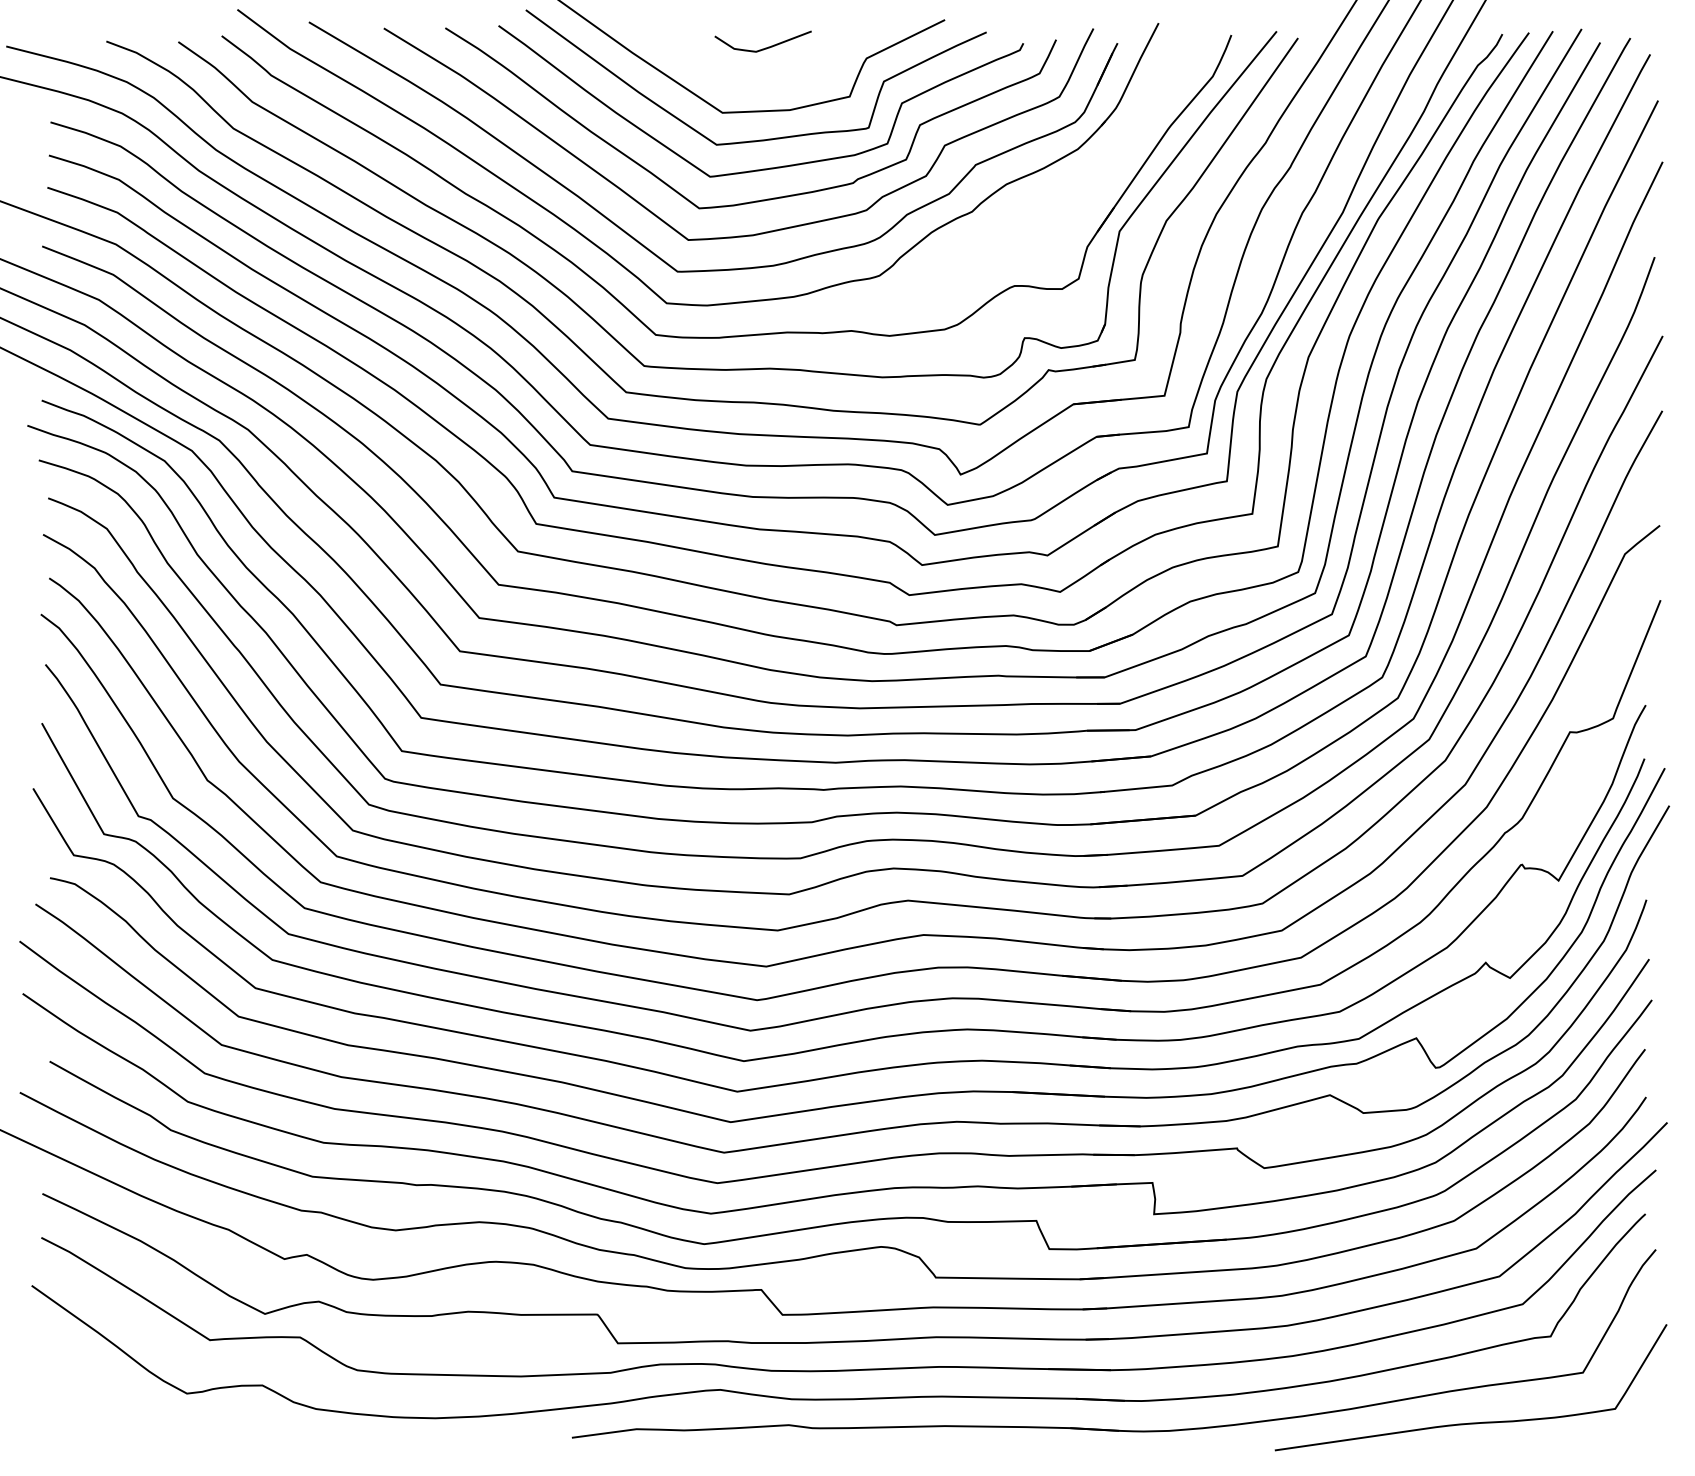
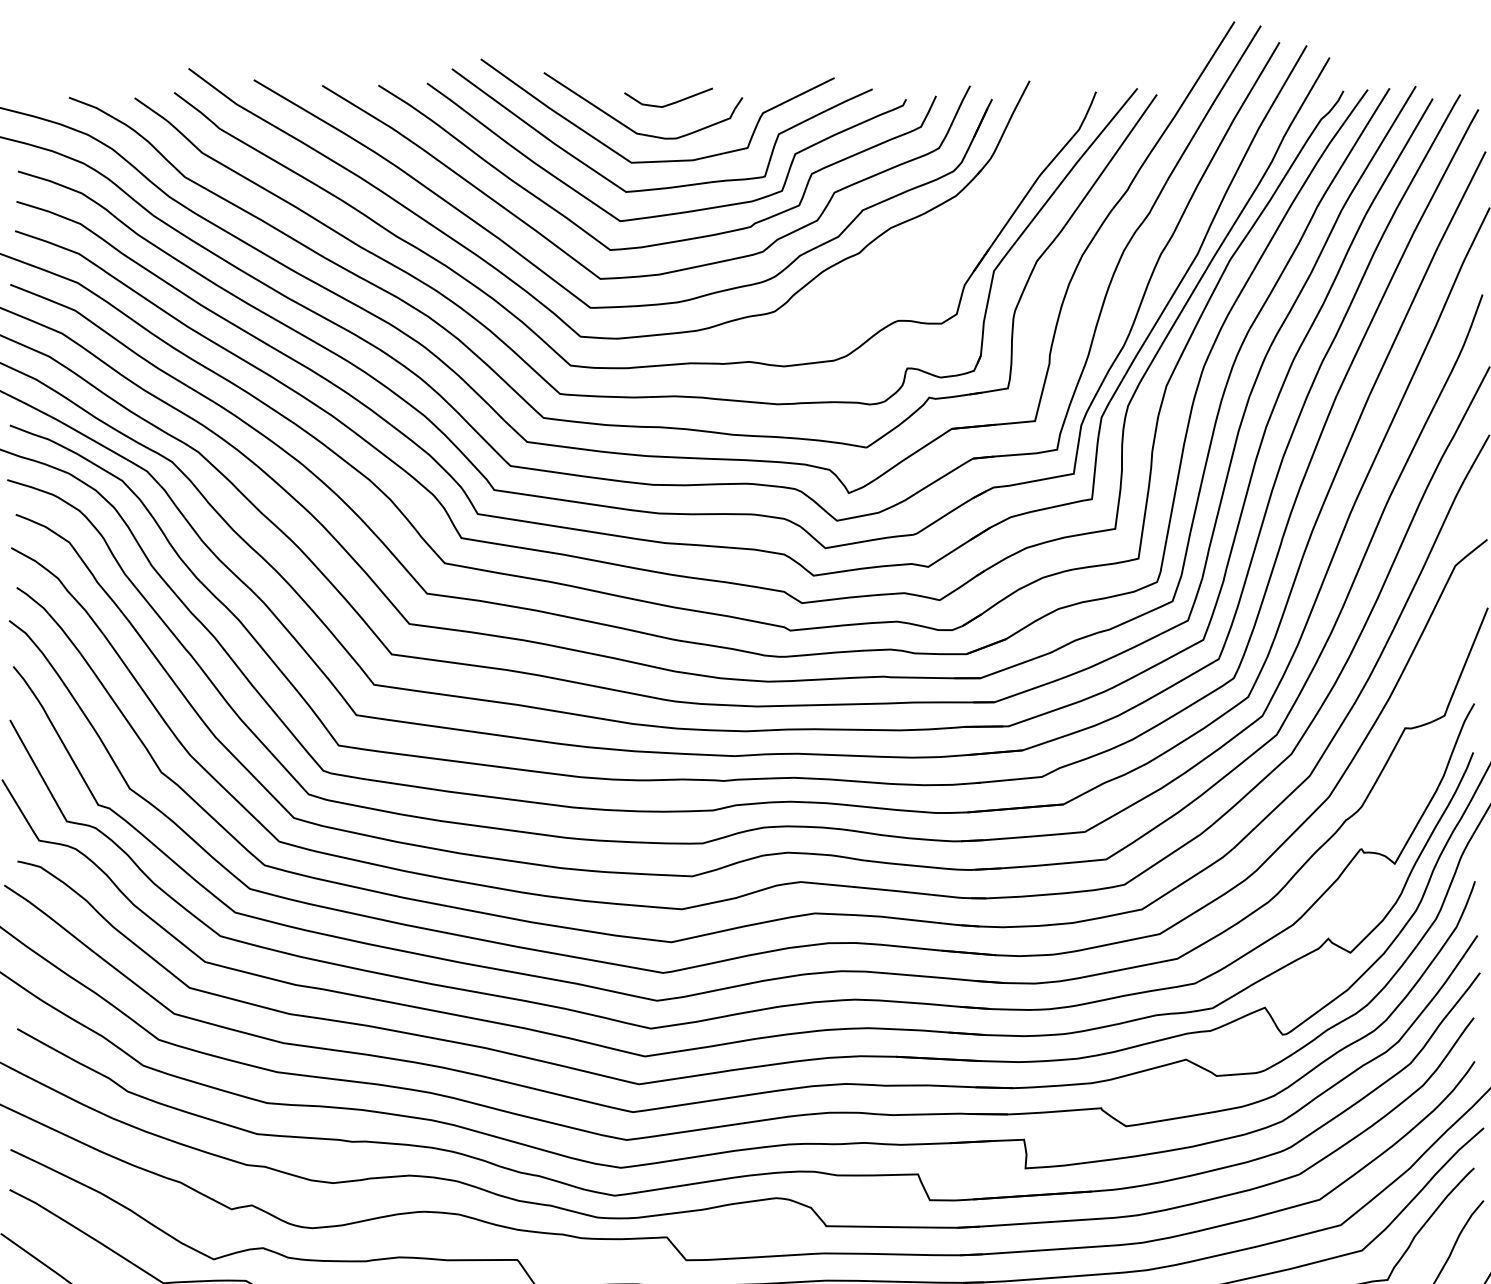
curve: (719, 73) -> (628, 126), added

